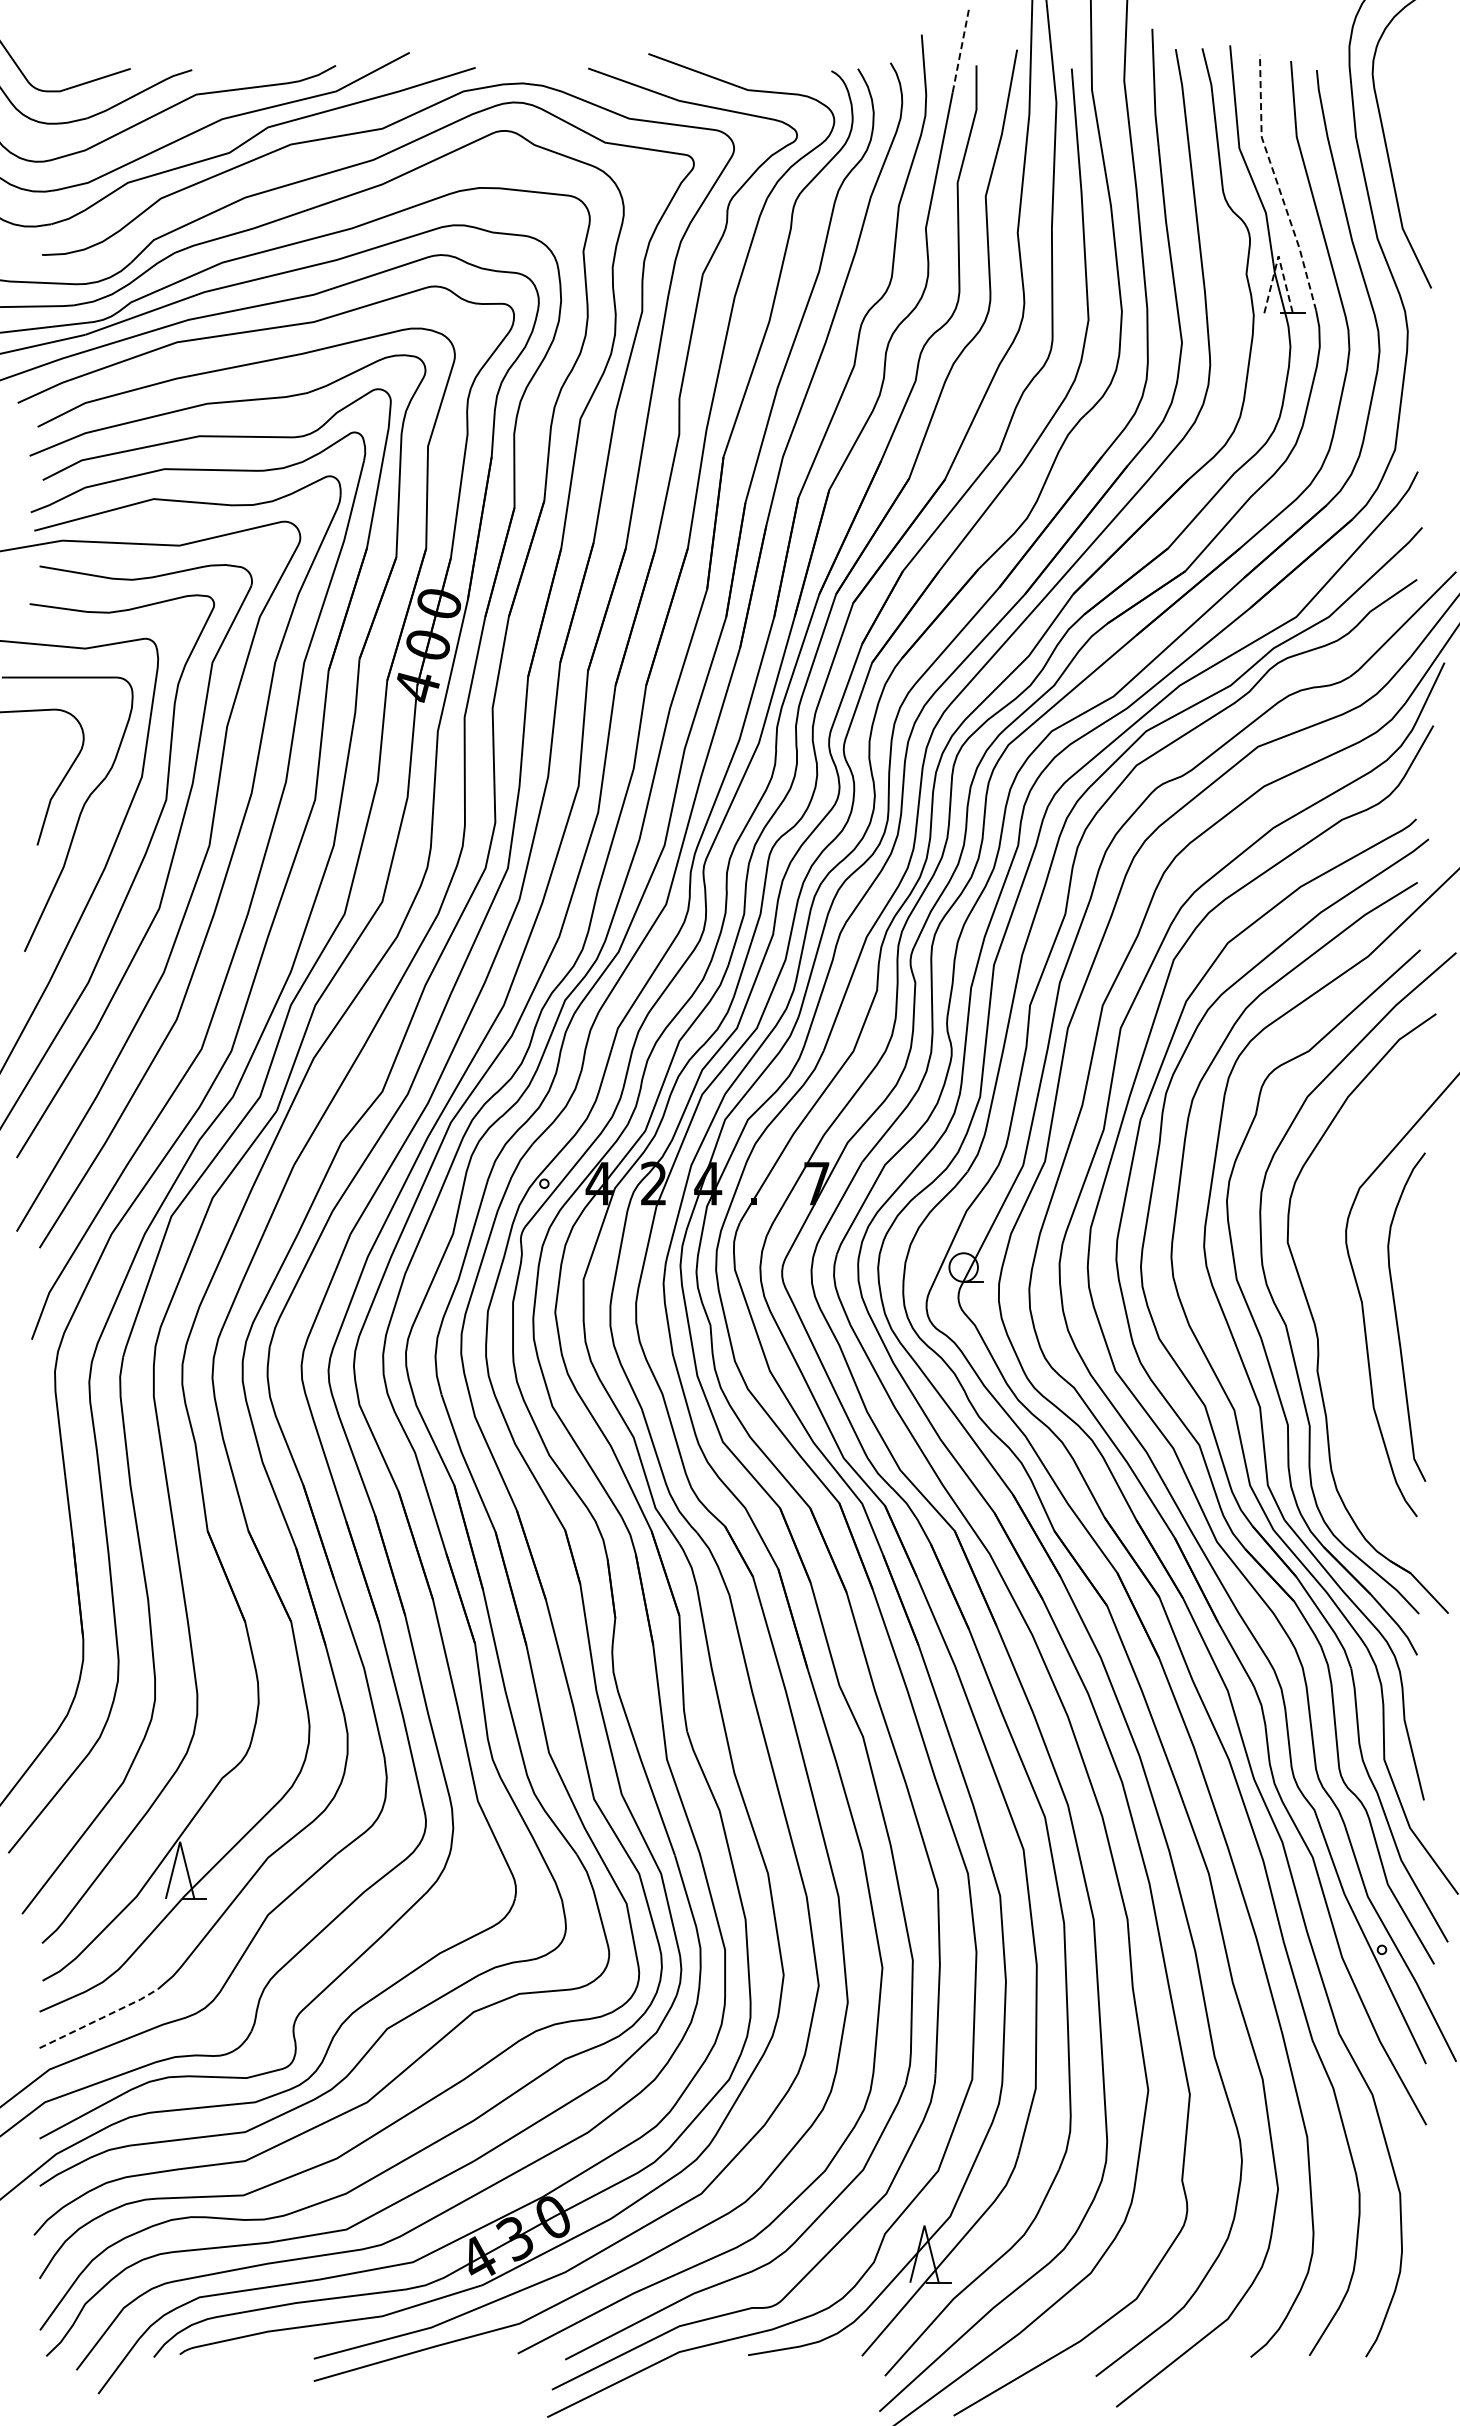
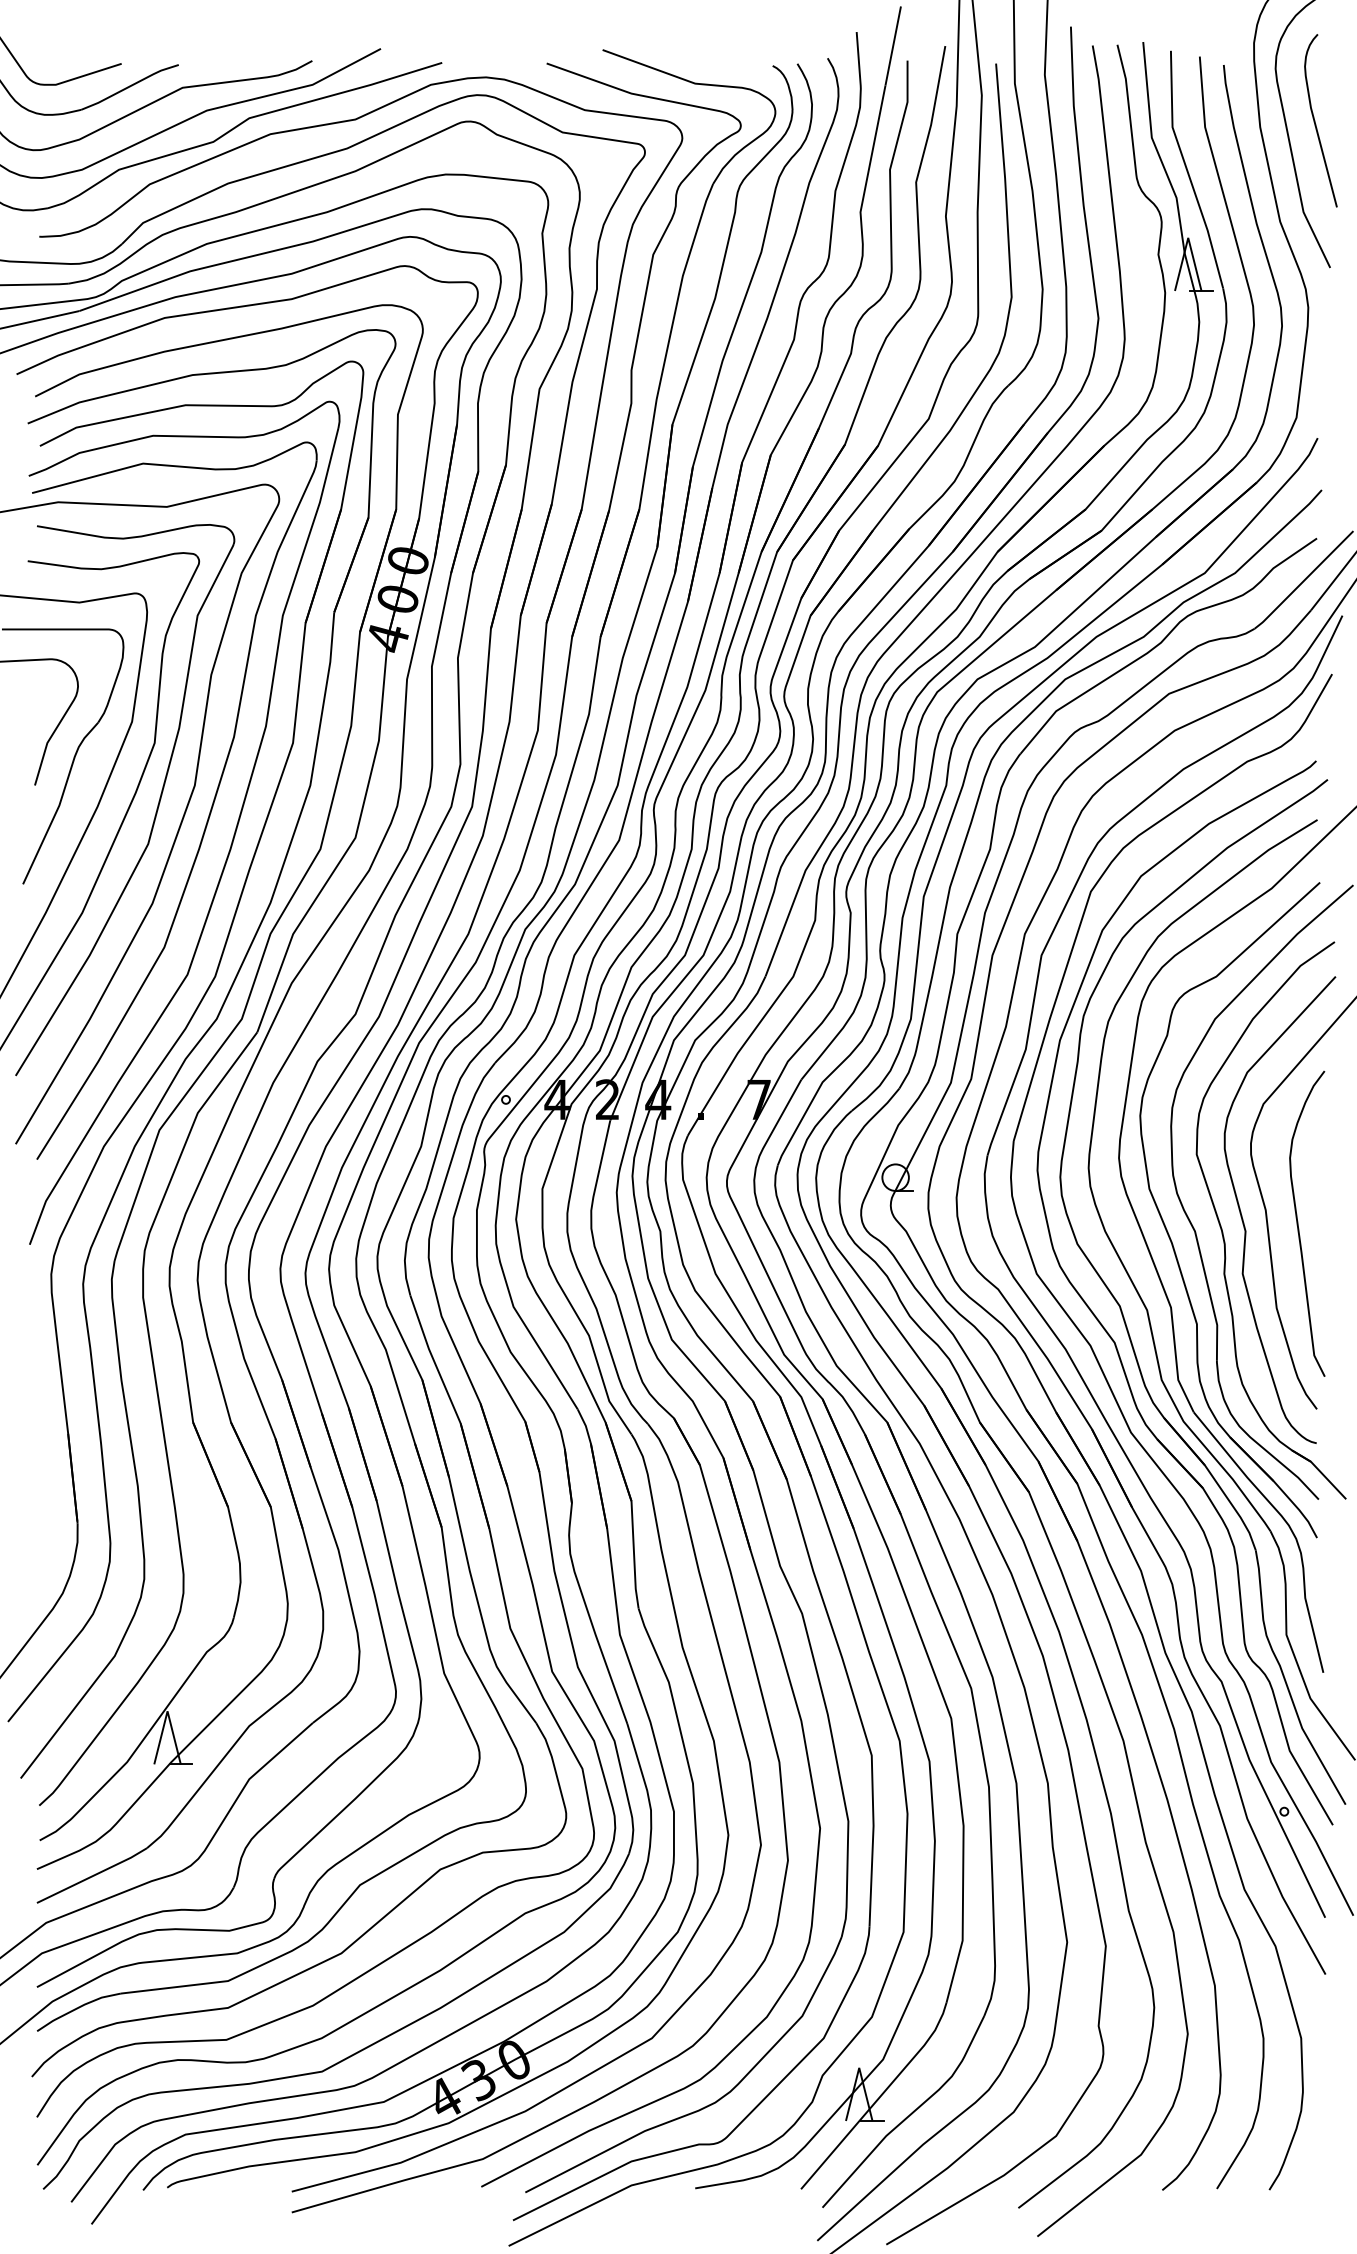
line: (961, 49) -> (893, 45), dashed -> solid
curve: (1415, 129) -> (1315, 120), added
line: (1277, 184) -> (1187, 171), dashed -> solid
line: (1278, 256) -> (1188, 238), dashed -> solid
curve: (1337, 1310) -> (1242, 1217), added
line: (99, 2019) -> (92, 1876), dashed -> solid

